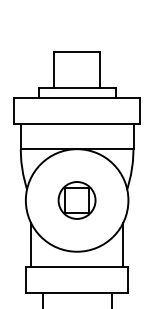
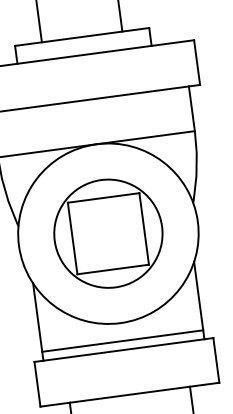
part: (76, 200) -> (107, 233), size x1.67
line: (76, 262) -> (121, 342), added

